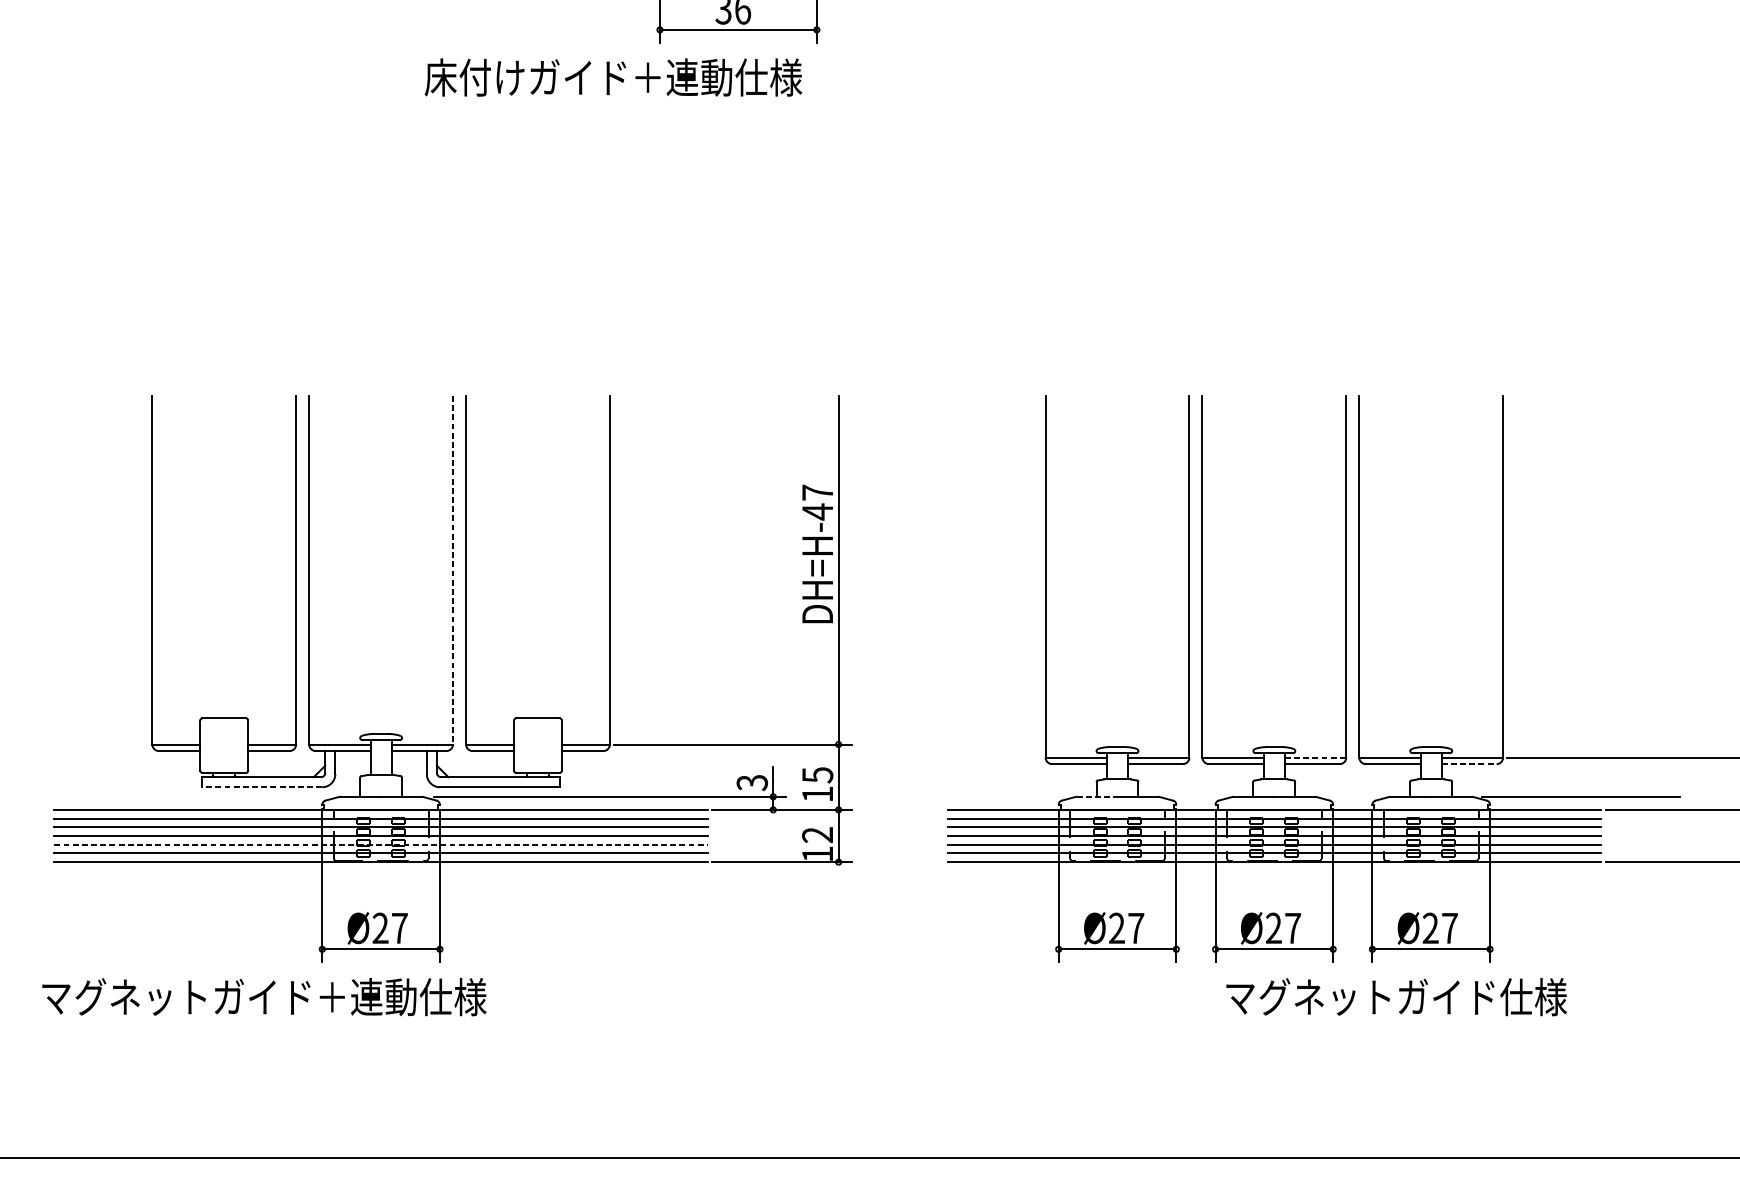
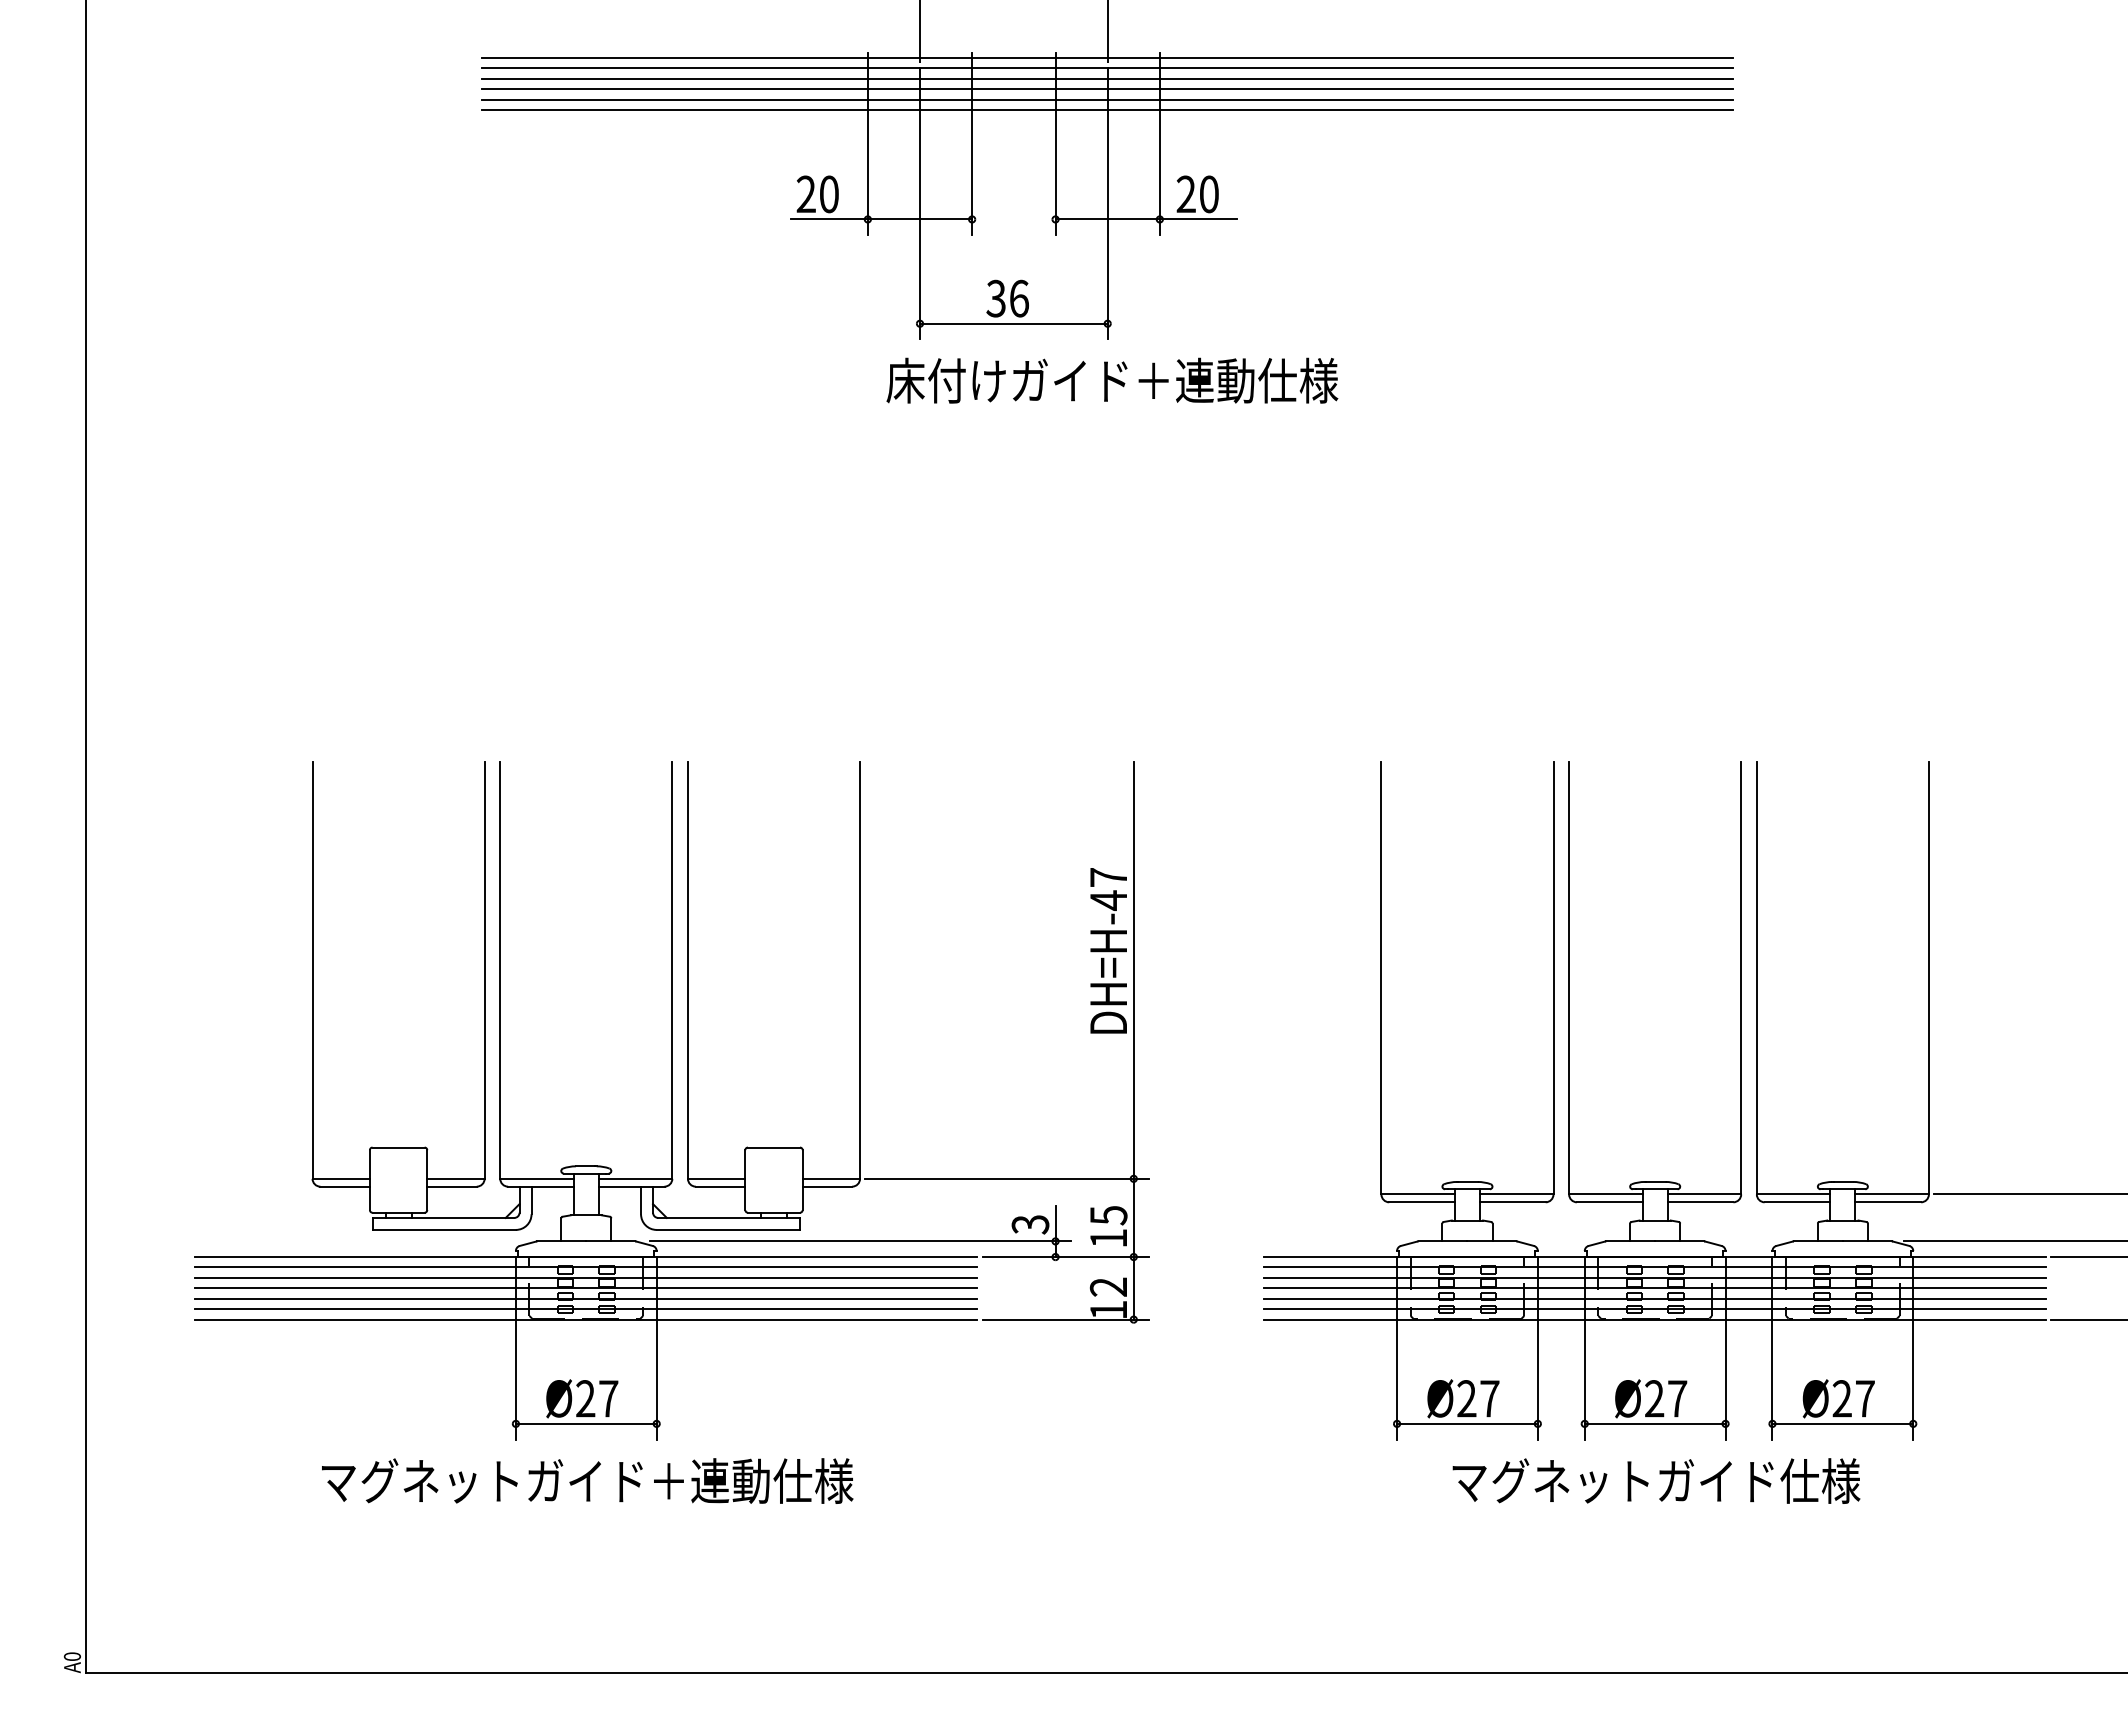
text: (613, 77) -> (1112, 380), moved
line: (453, 570) -> (672, 970), dashed -> solid
line: (1315, 757) -> (1704, 1194), dashed -> solid
line: (1469, 764) -> (1888, 1202), dashed -> solid
line: (262, 786) -> (444, 1229), dashed -> solid
line: (1097, 796) -> (1443, 1241), dashed -> solid
line: (381, 844) -> (586, 1298), dashed -> solid
text: (264, 996) -> (587, 1480), moved
text: (1396, 996) -> (1656, 1480), moved

